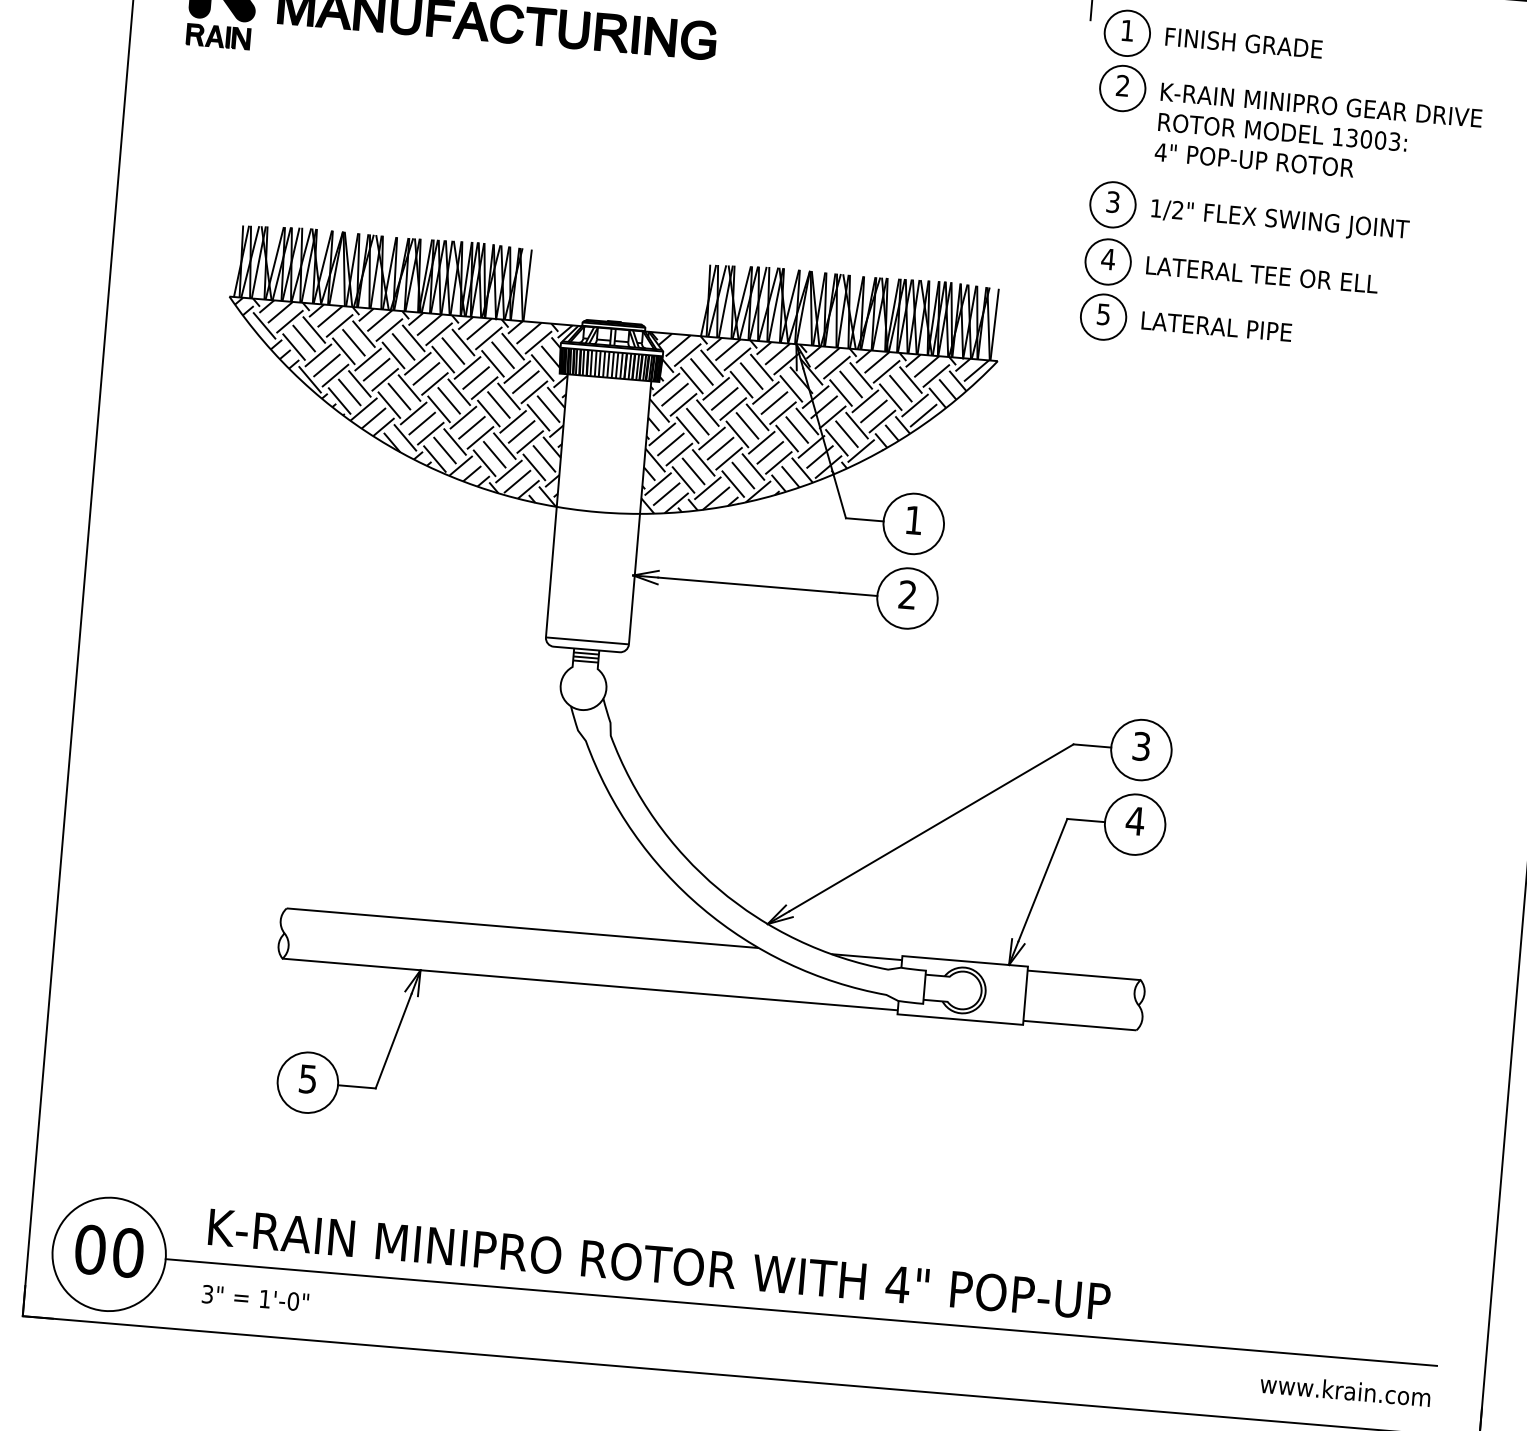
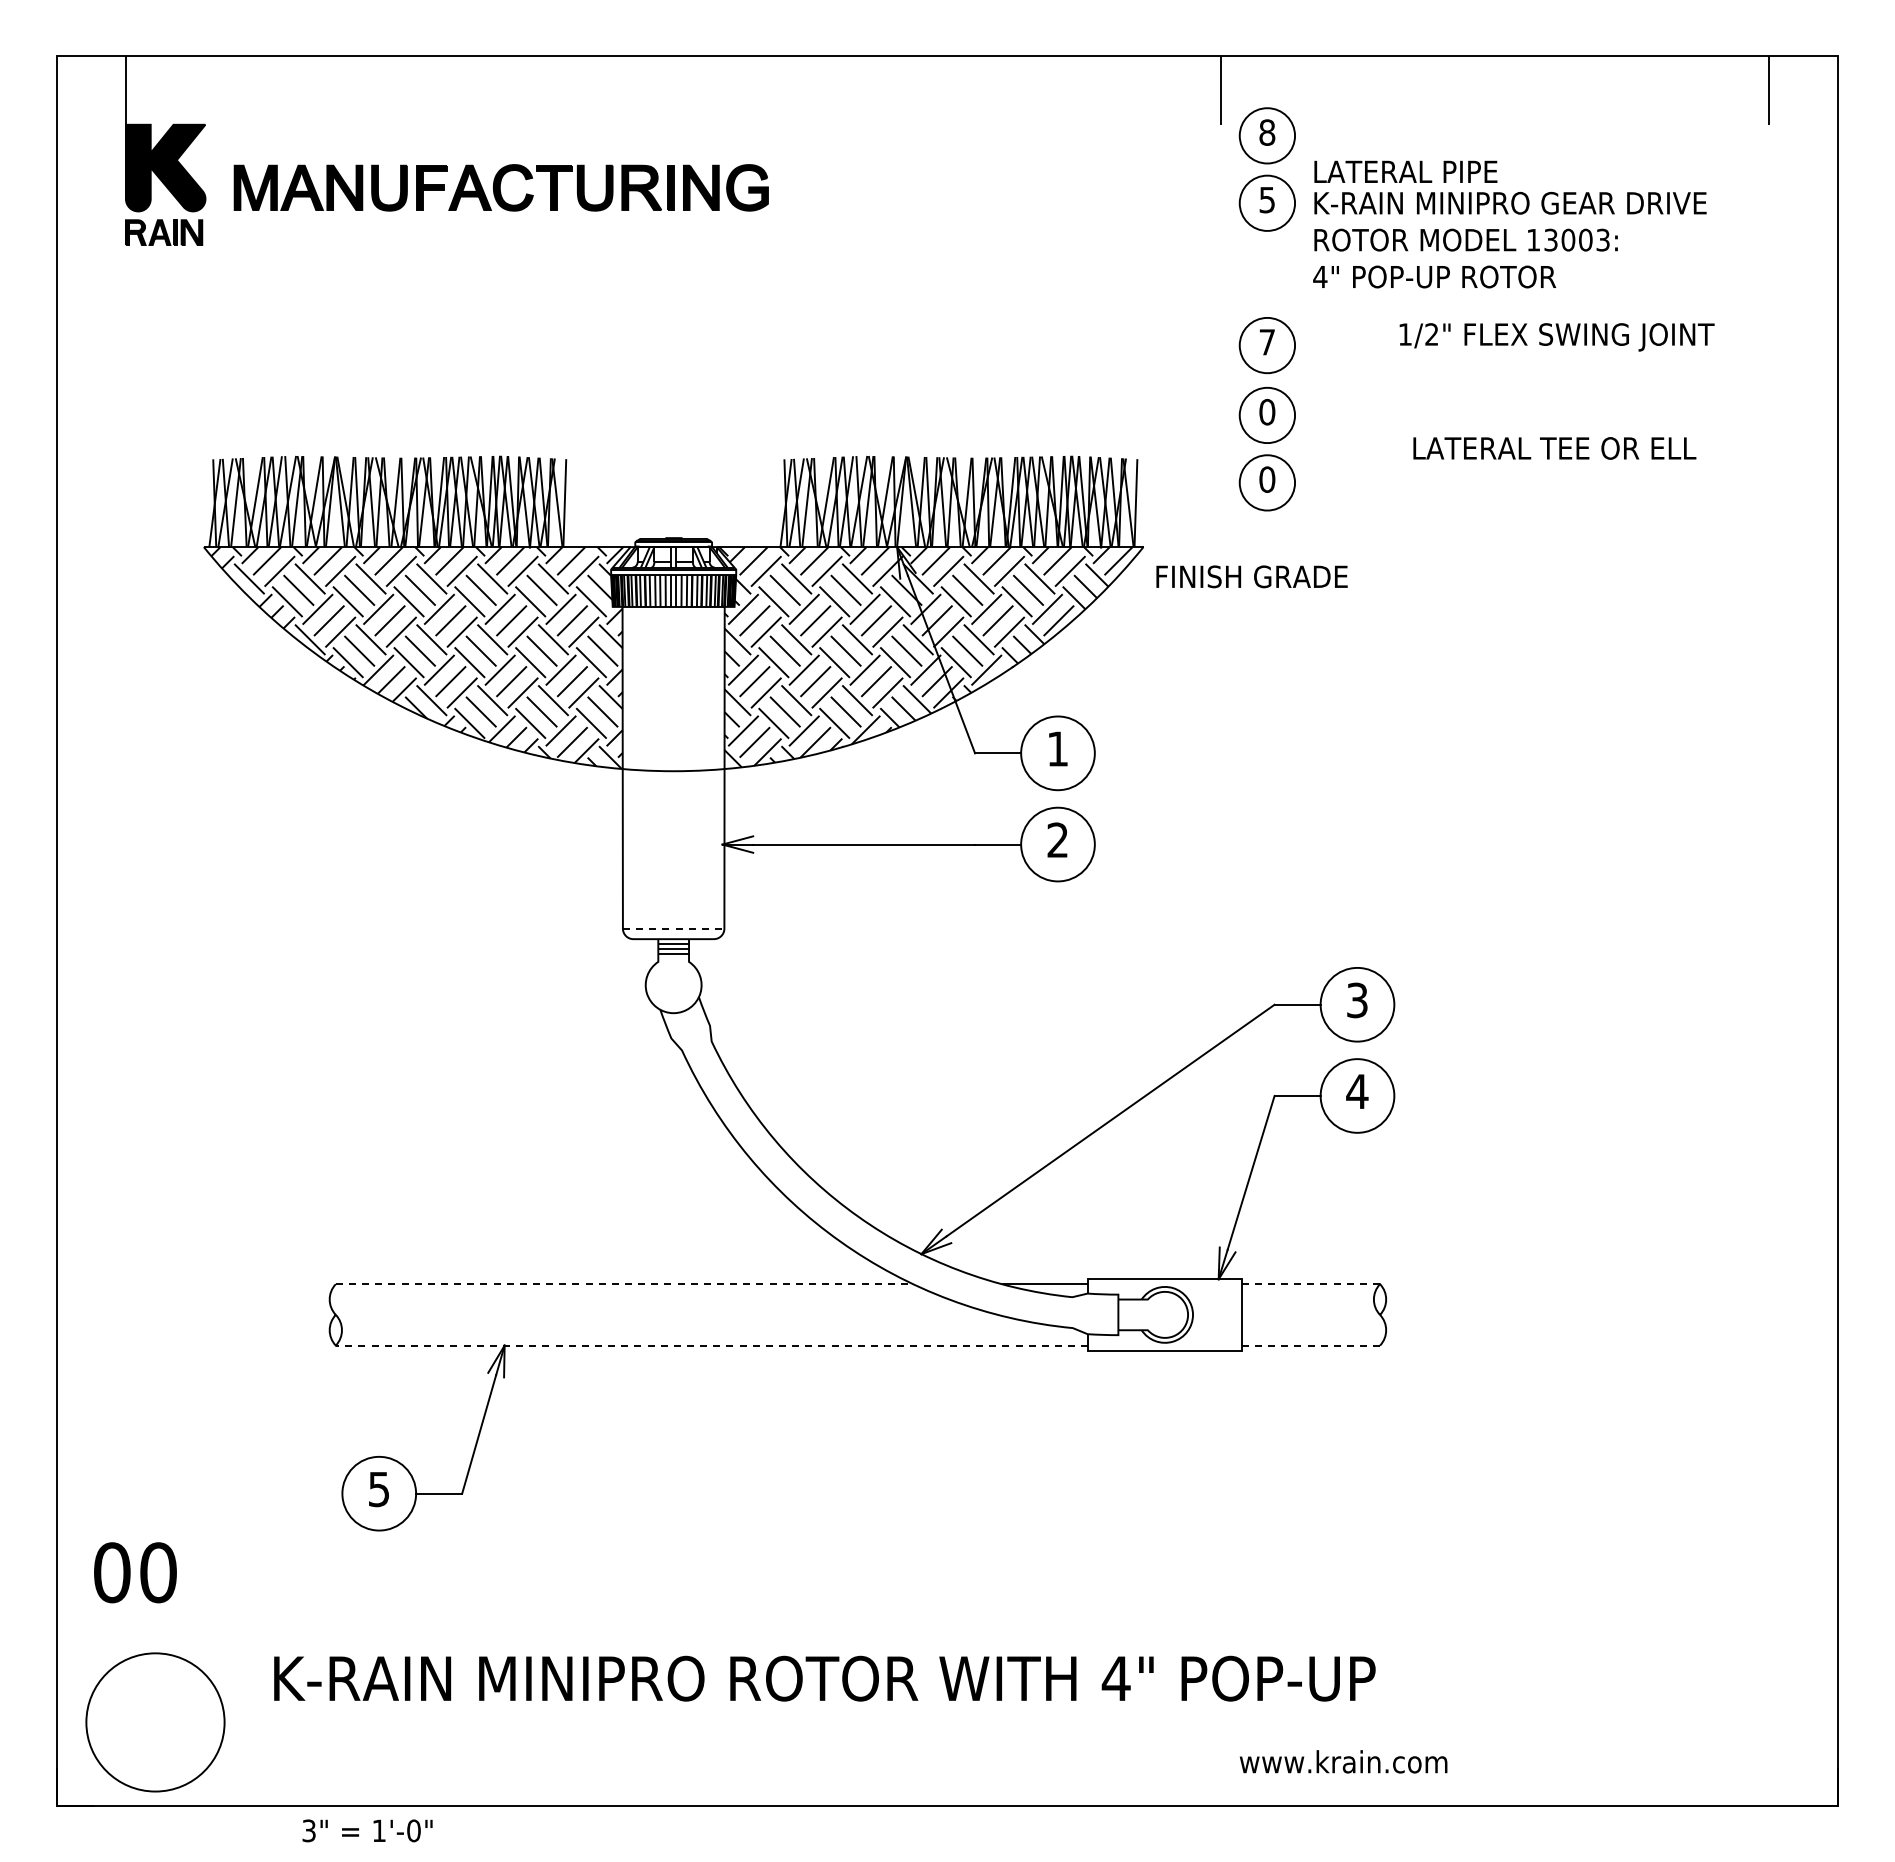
text: (1127, 30) -> (1267, 132), 1 -> 8
text: (1243, 42) -> (1251, 576), moved
text: (1122, 85) -> (1266, 199), 2 -> 5
text: (1112, 202) -> (1266, 342), 3 -> 7
text: (1279, 221) -> (1556, 337), moved
text: (1107, 258) -> (1266, 411), 4 -> 0
text: (1262, 274) -> (1554, 448), moved
text: (1103, 314) -> (1267, 479), 5 -> 0
text: (1216, 326) -> (1405, 171), moved
line: (587, 640) -> (673, 928), solid -> dashed
line: (522, 928) -> (624, 1284), solid -> dashed
line: (1083, 975) -> (1310, 1284), solid -> dashed
line: (589, 984) -> (711, 1345), solid -> dashed
line: (1080, 1025) -> (1311, 1345), solid -> dashed
text: (109, 1251) -> (135, 1572), moved
text: (255, 1298) -> (367, 1830), moved
line: (801, 1312) -> (1001, 1722), removed
text: (1345, 1390) -> (1343, 1761), moved

